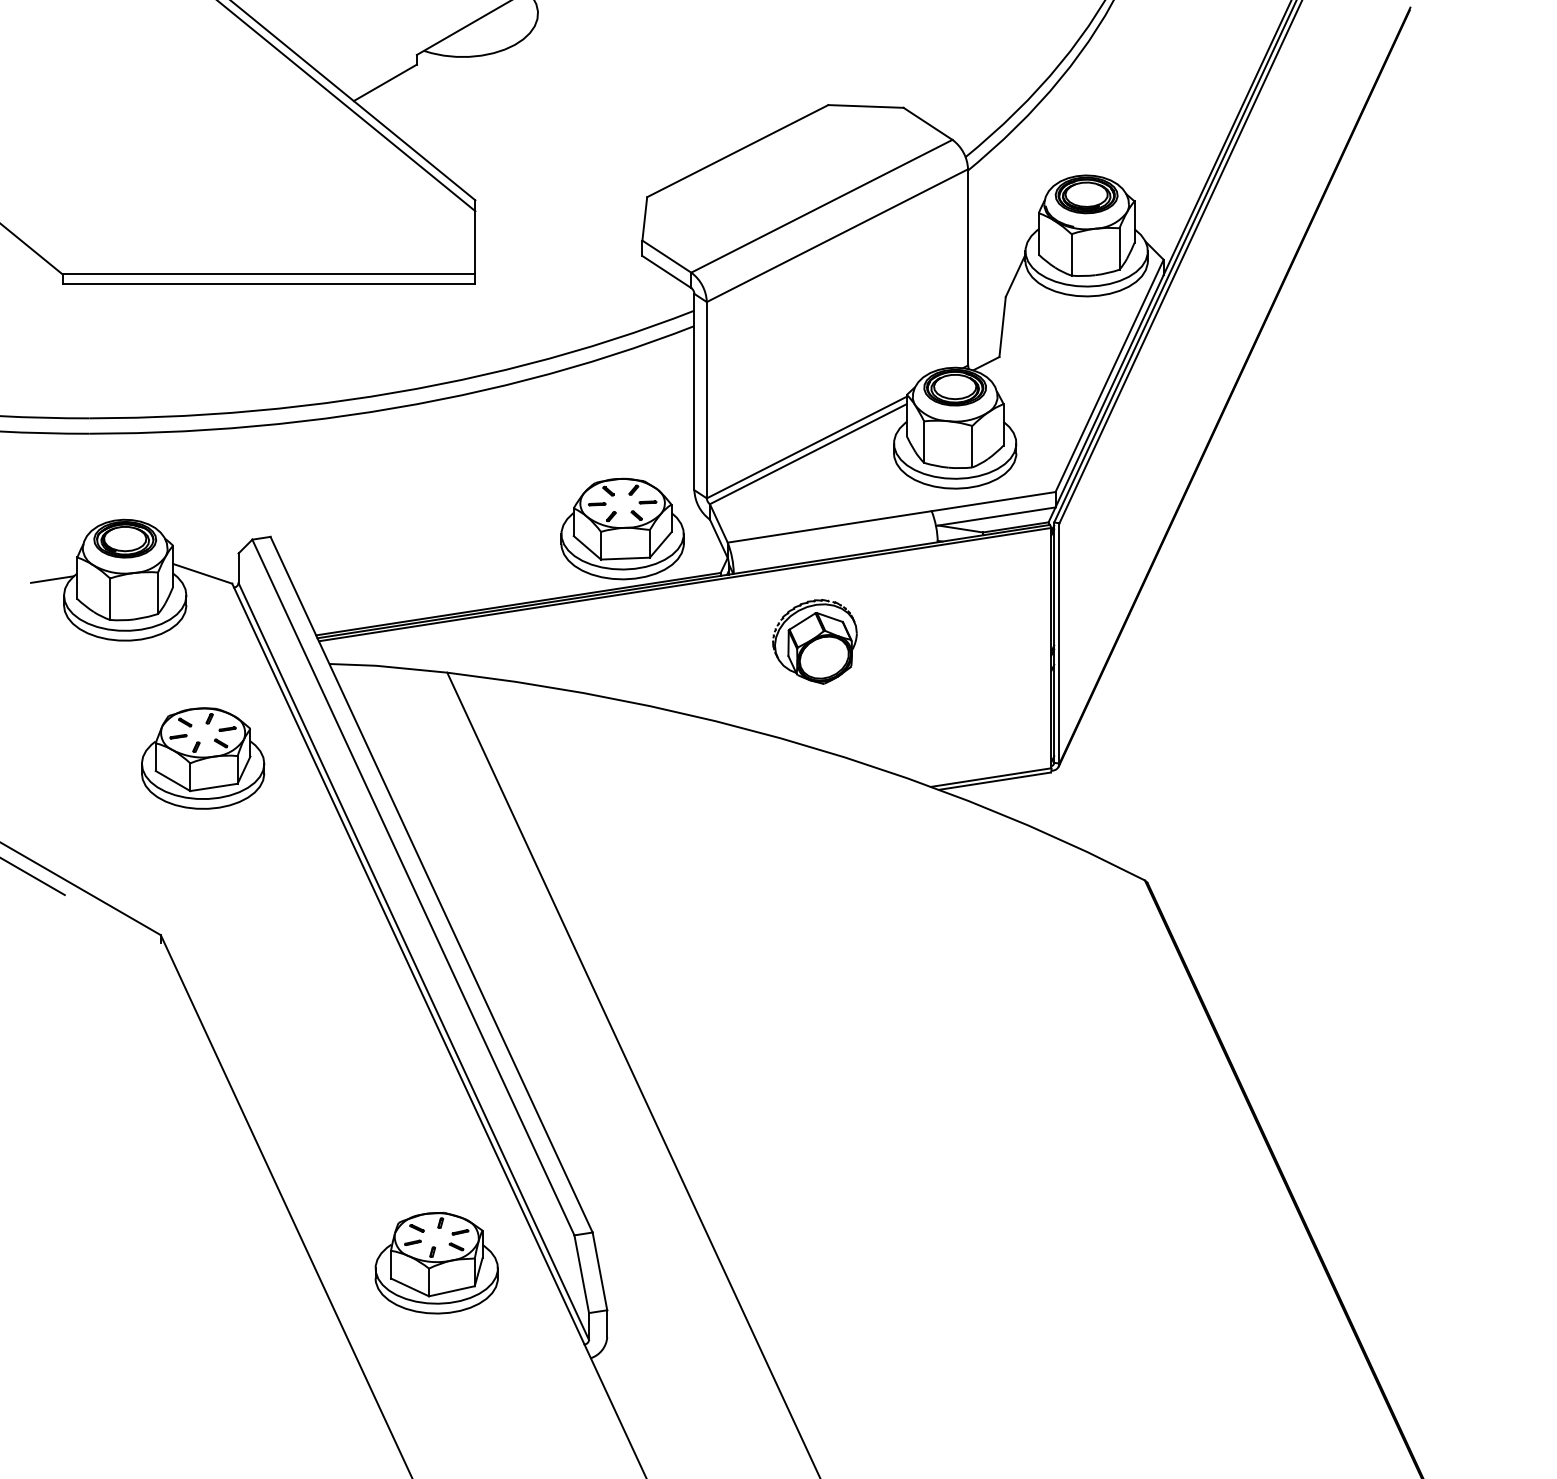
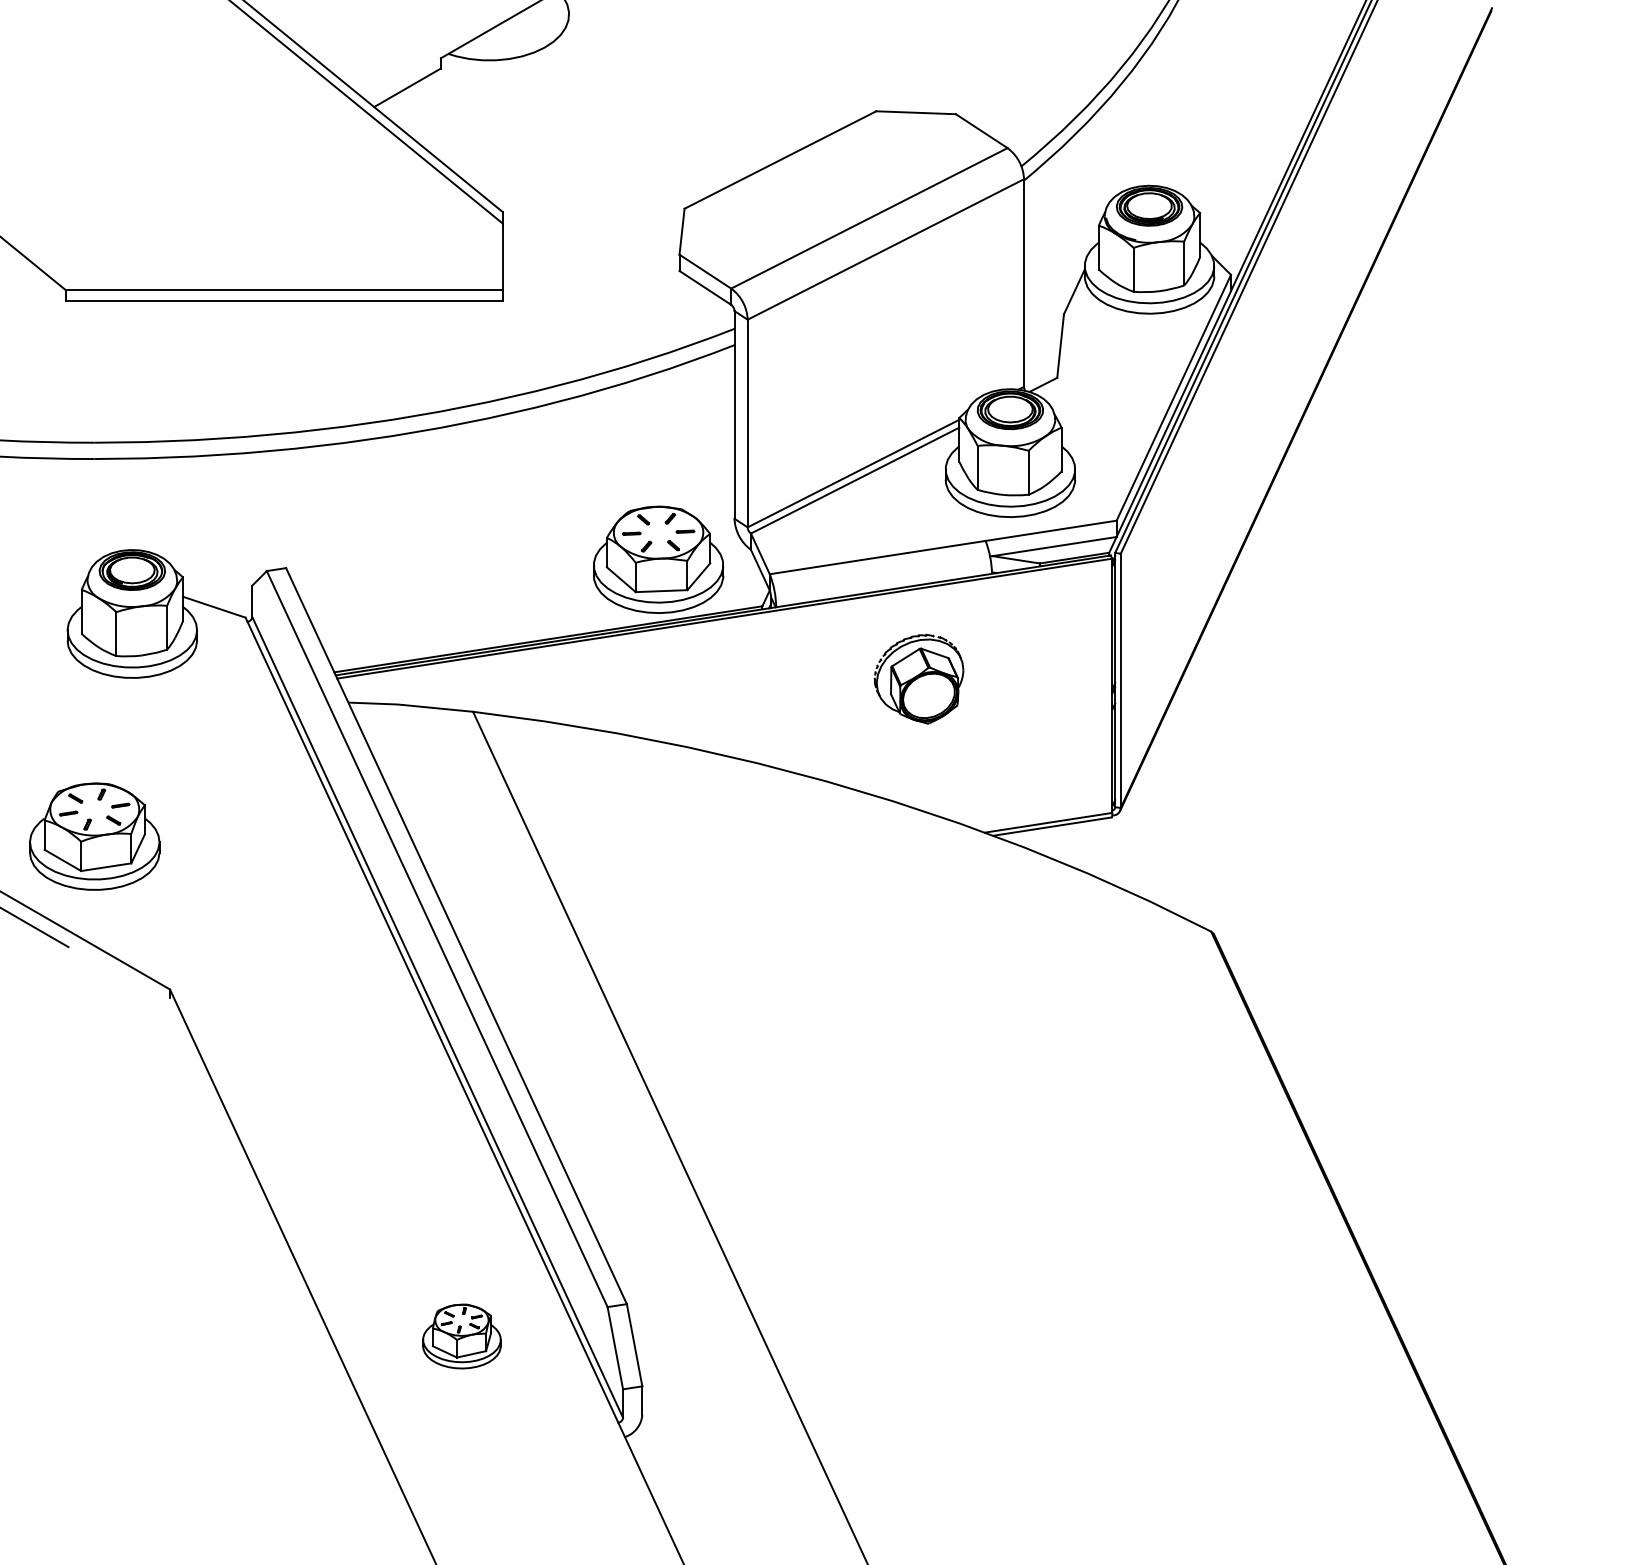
line: (52, 578) -> (55, 612), removed
part: (814, 641) -> (918, 678), moved
part: (202, 758) -> (94, 836), moved
part: (436, 1263) -> (461, 1336), size x0.6

